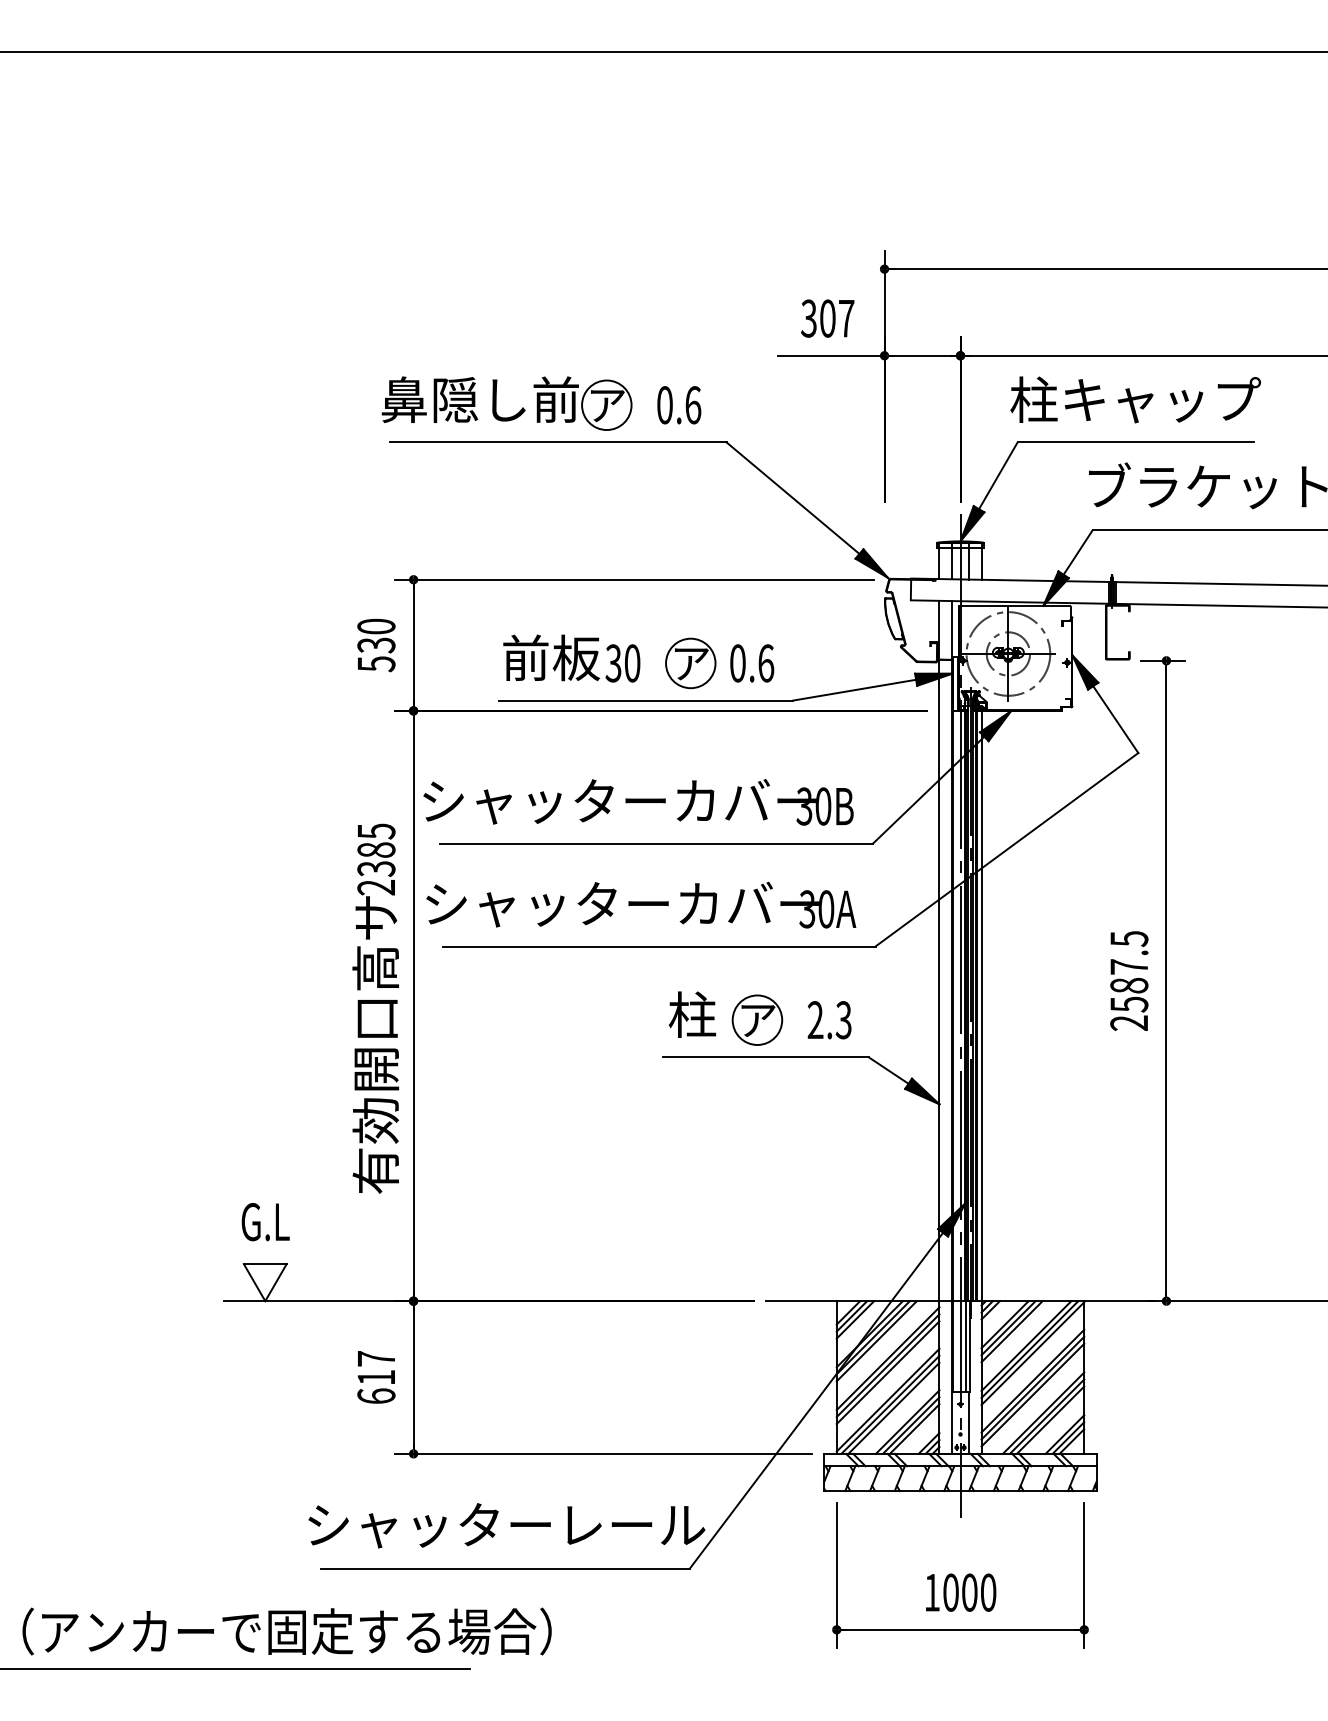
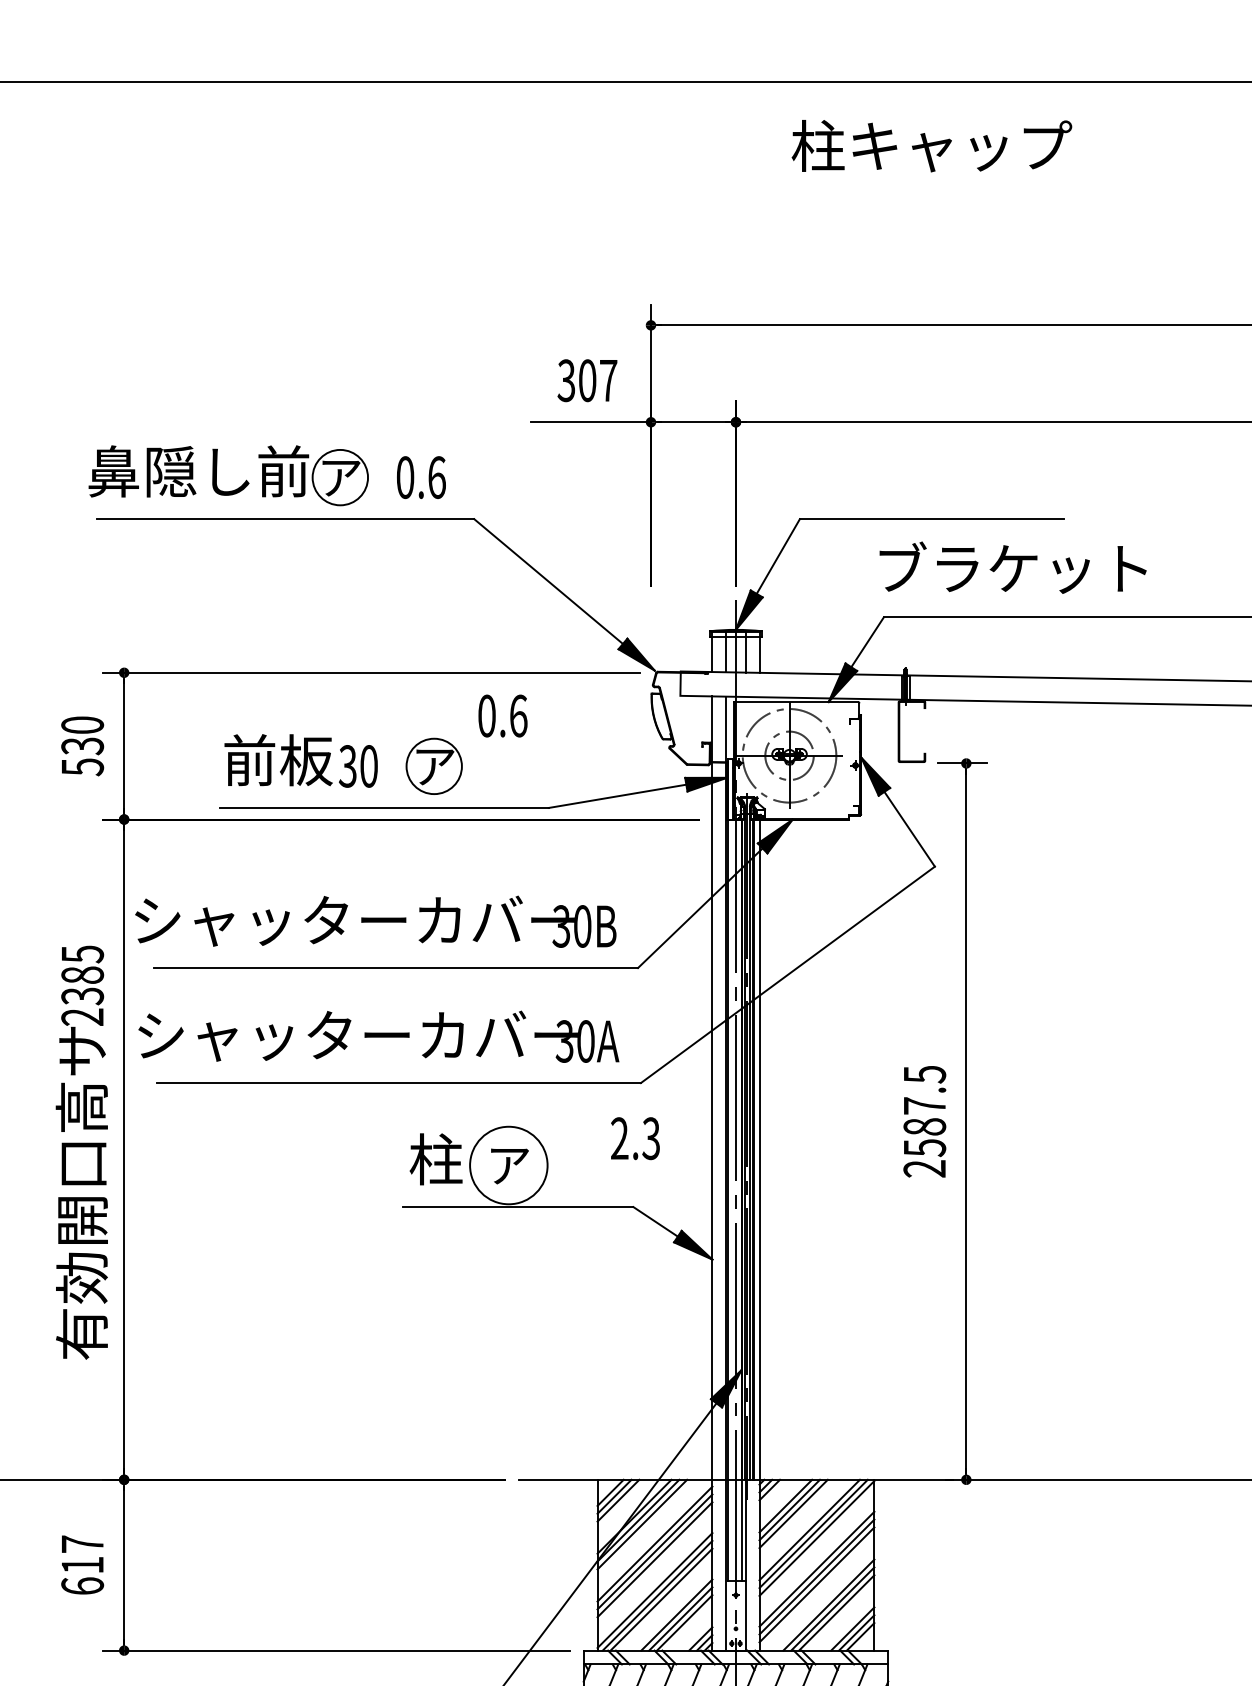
text: (1135, 399) -> (931, 145), moved
text: (752, 663) -> (503, 716), moved
circle: (757, 1019) -> (508, 1164), size x1.4
text: (829, 1020) -> (635, 1138), moved

